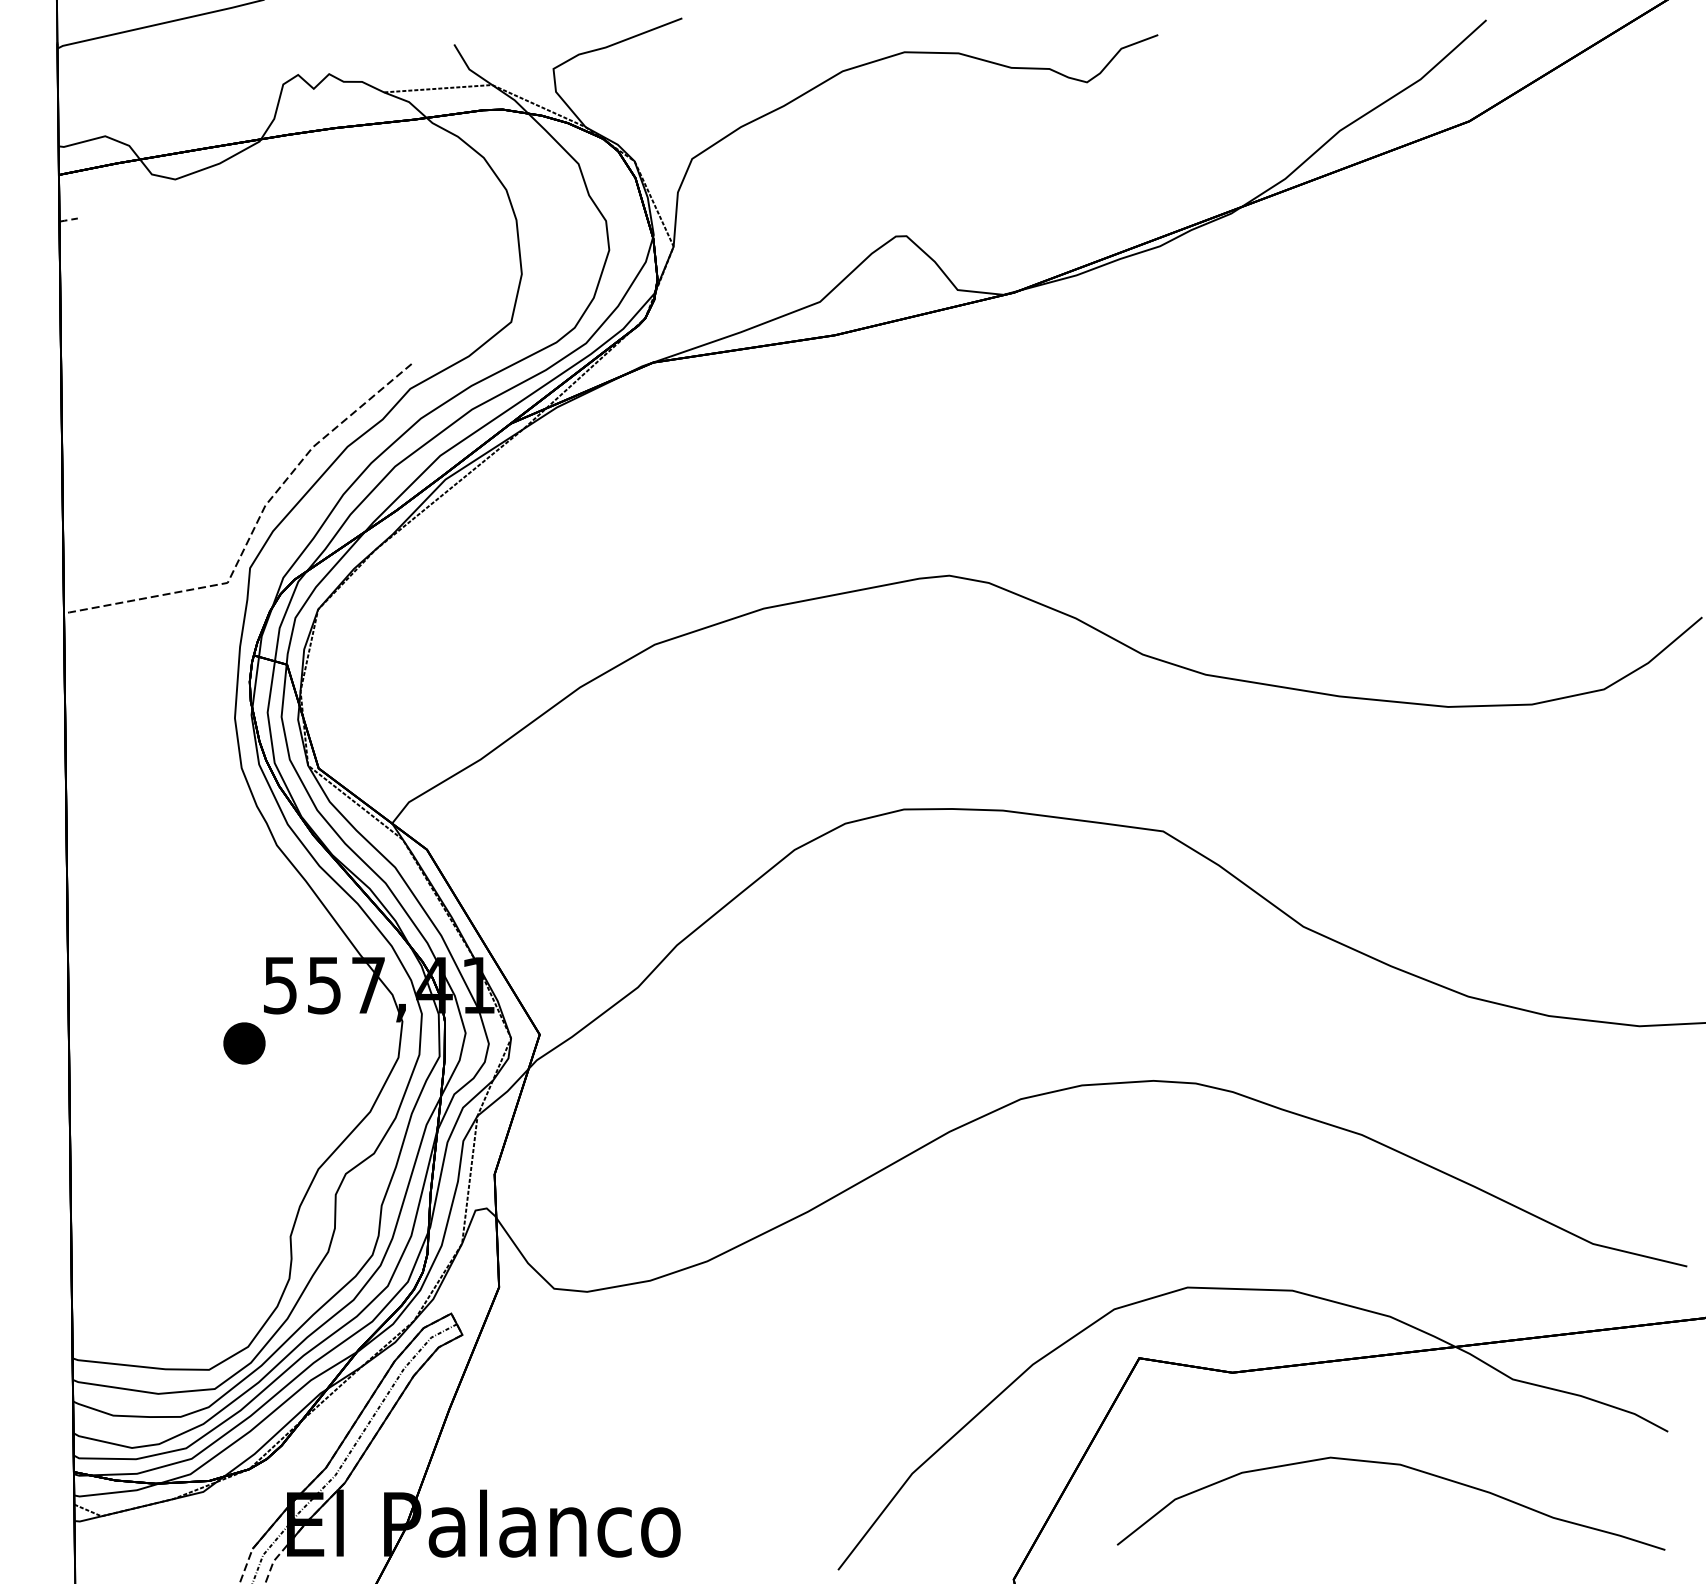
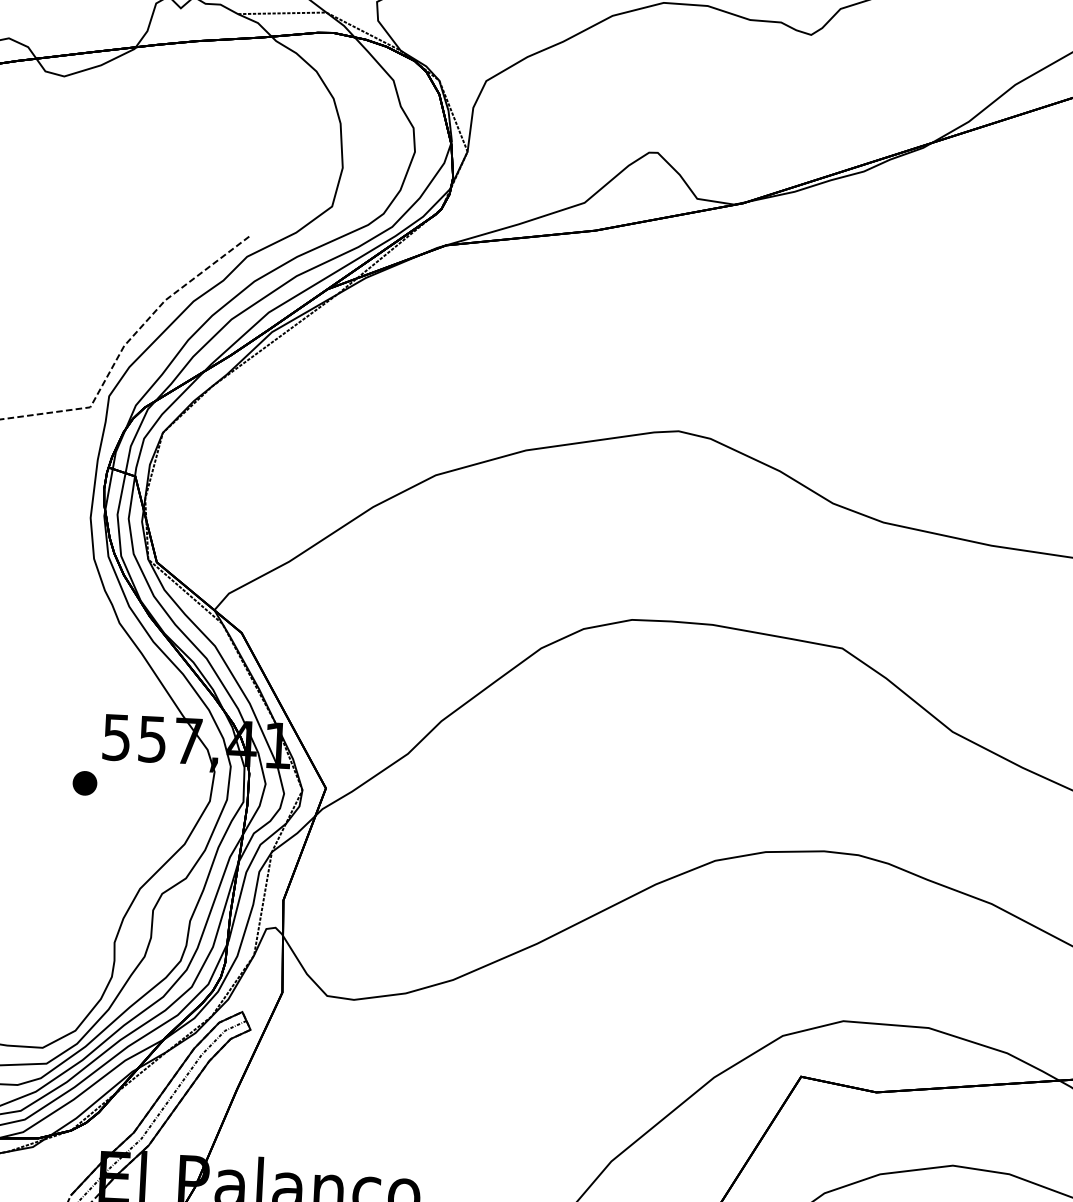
part: (244, 1043) -> (85, 783), size x0.71

